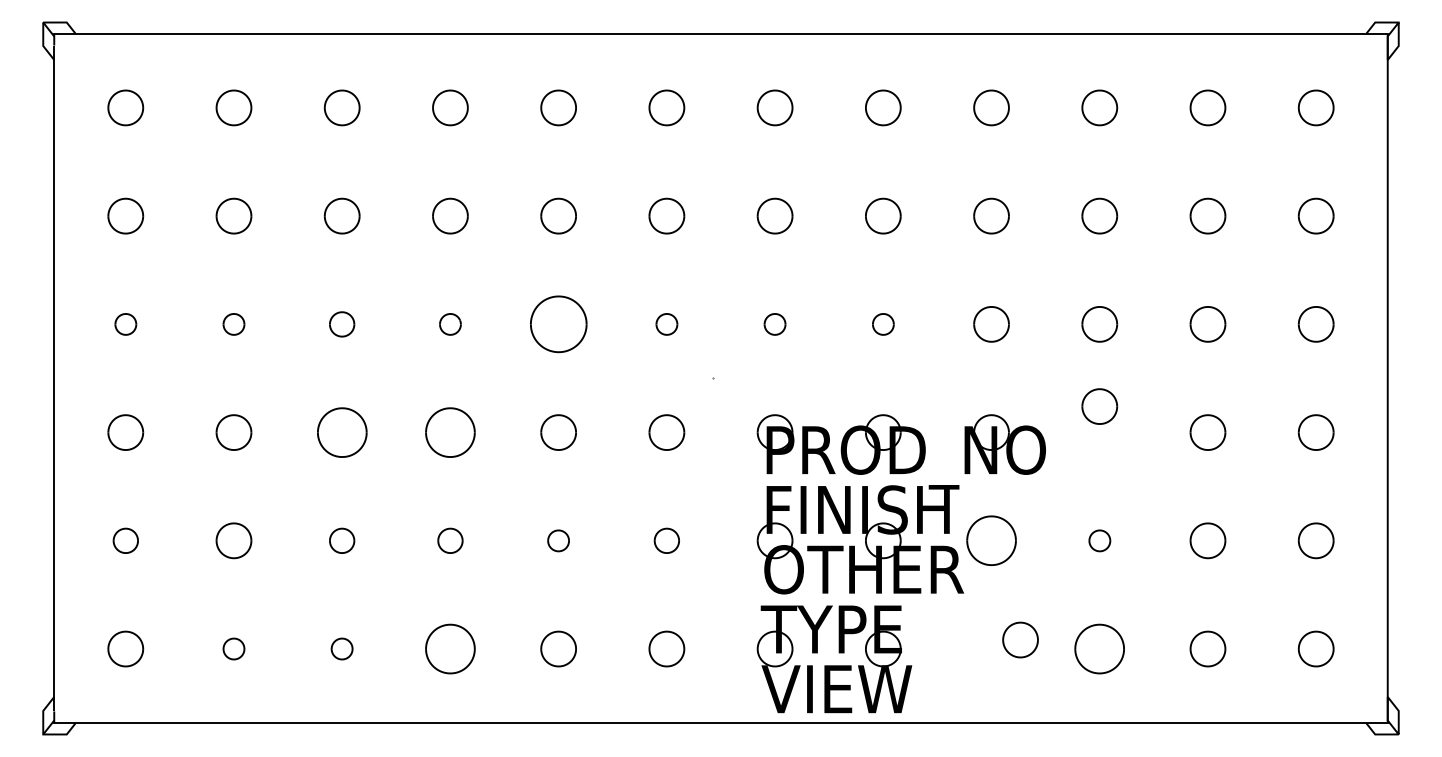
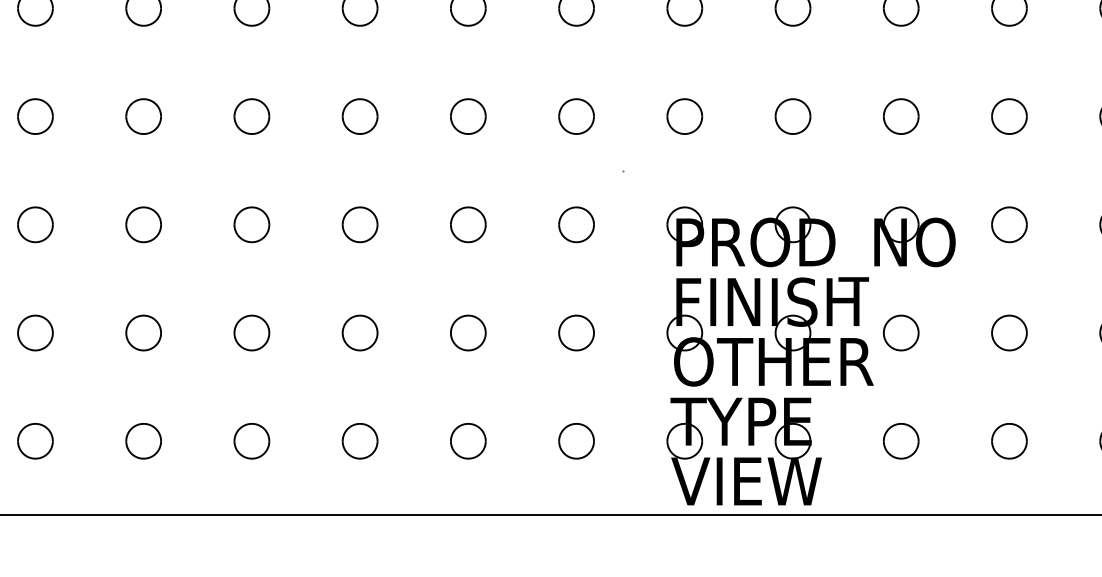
part: (125, 324) -> (35, 116), size x1.67
part: (233, 324) -> (143, 116), size x1.67
part: (341, 324) -> (251, 116), size x1.43
part: (450, 324) -> (360, 116), size x1.67
part: (558, 324) -> (468, 116), size x0.62
part: (666, 324) -> (576, 116), size x1.67
part: (774, 324) -> (684, 116), size x1.67
part: (883, 324) -> (793, 116), size x1.67
part: (1099, 406) -> (1009, 224), moved
part: (341, 432) -> (251, 224), size x0.71
part: (450, 432) -> (360, 224), size x0.71
part: (125, 540) -> (35, 332), size x1.43
part: (341, 540) -> (251, 332), size x1.43
part: (450, 540) -> (360, 332), size x1.43
part: (558, 540) -> (468, 332), size x1.67
part: (666, 540) -> (576, 332), size x1.43
part: (991, 540) -> (901, 332), size x0.71
part: (1099, 540) -> (1009, 332), size x1.67
part: (1020, 639) -> (901, 440), moved
part: (233, 648) -> (143, 440), size x1.67
part: (341, 648) -> (251, 440), size x1.67
part: (450, 648) -> (360, 440), size x0.71
part: (1099, 648) -> (1009, 440), size x0.71

